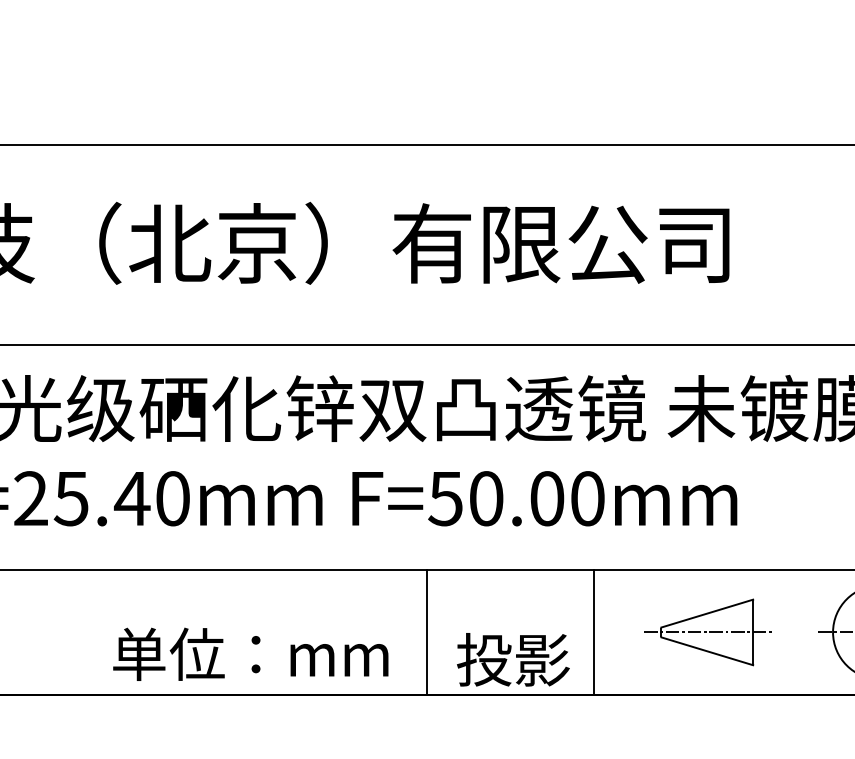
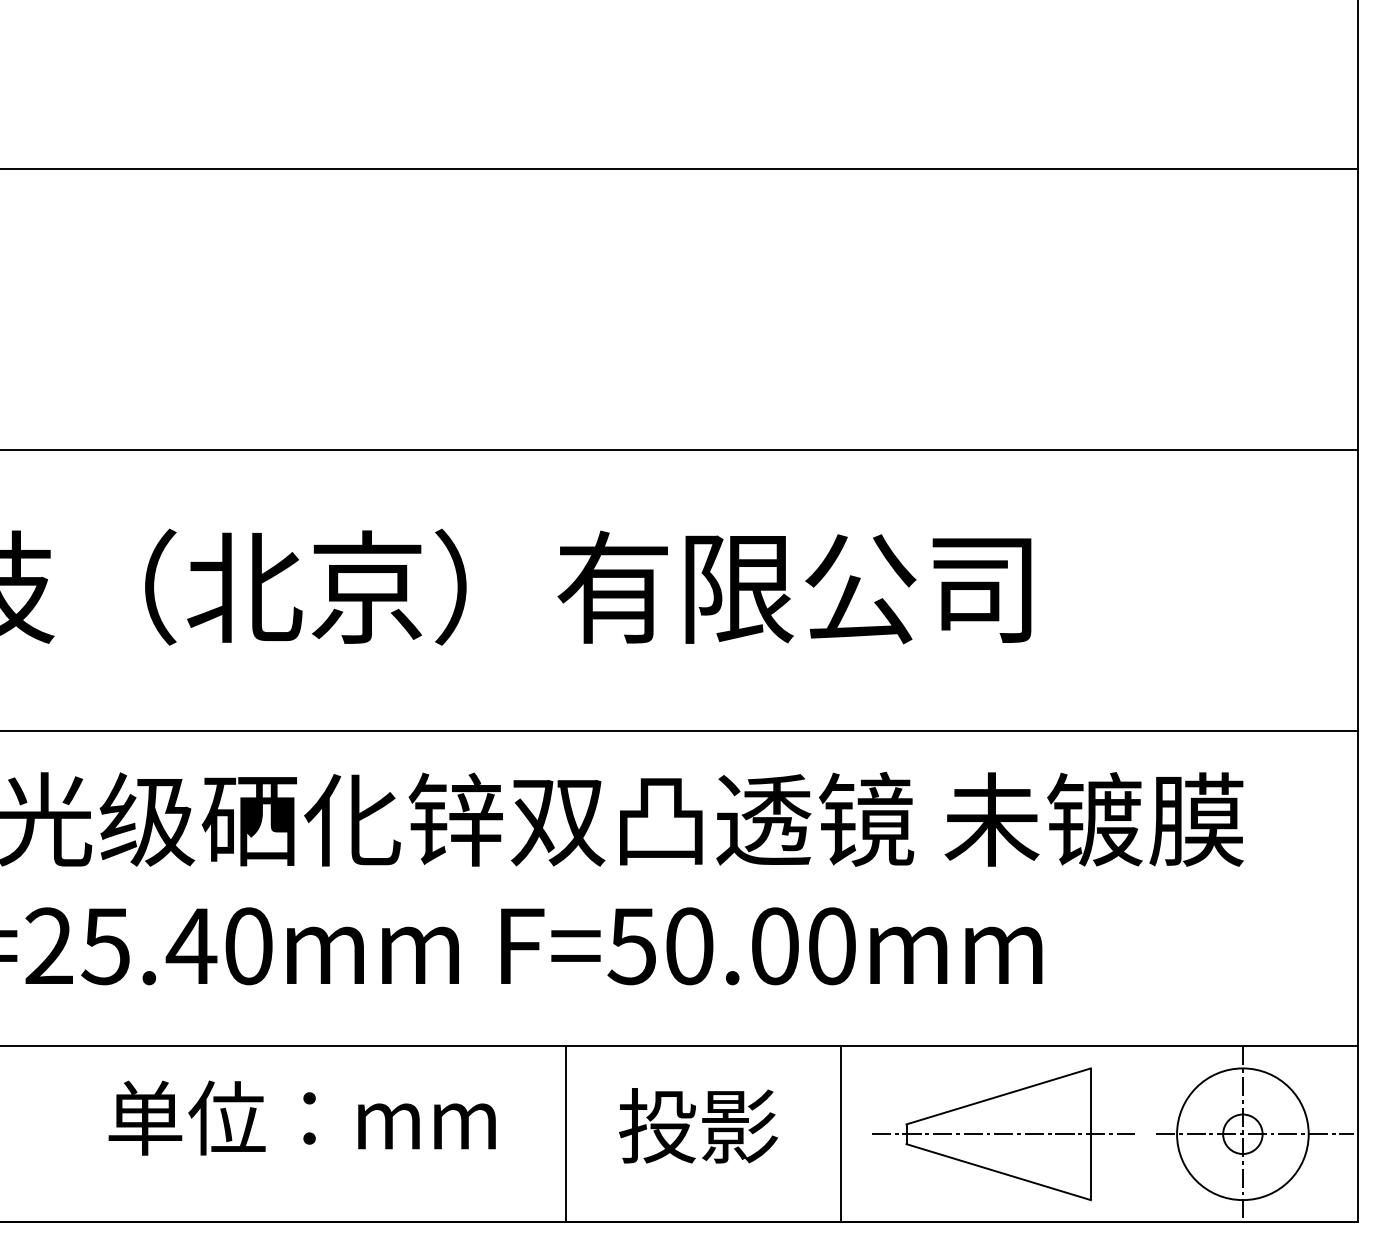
line: (426, 632) -> (565, 1134), moved
part: (709, 632) -> (1003, 1134), size x1.43
text: (250, 653) -> (301, 1117), moved
text: (513, 659) -> (698, 1125), moved

